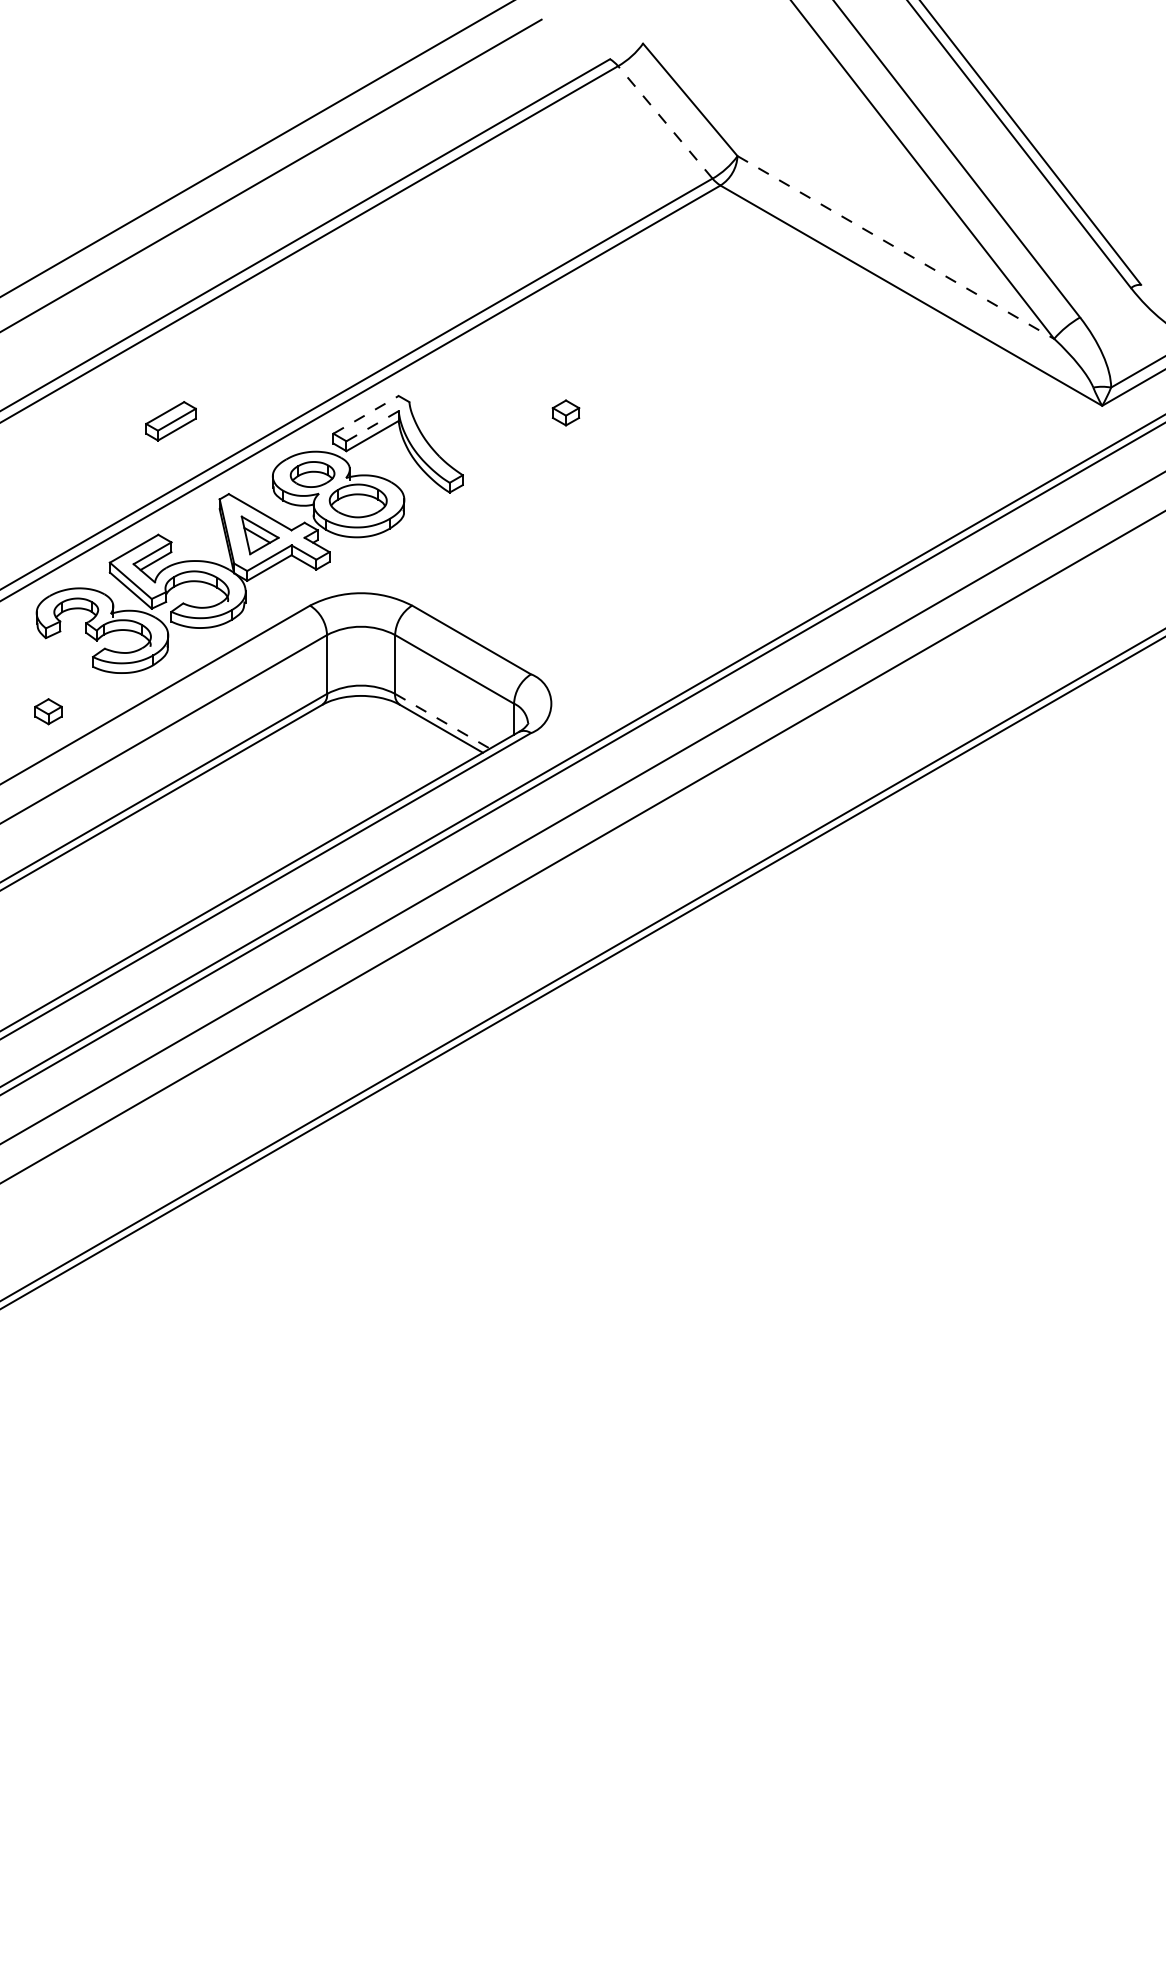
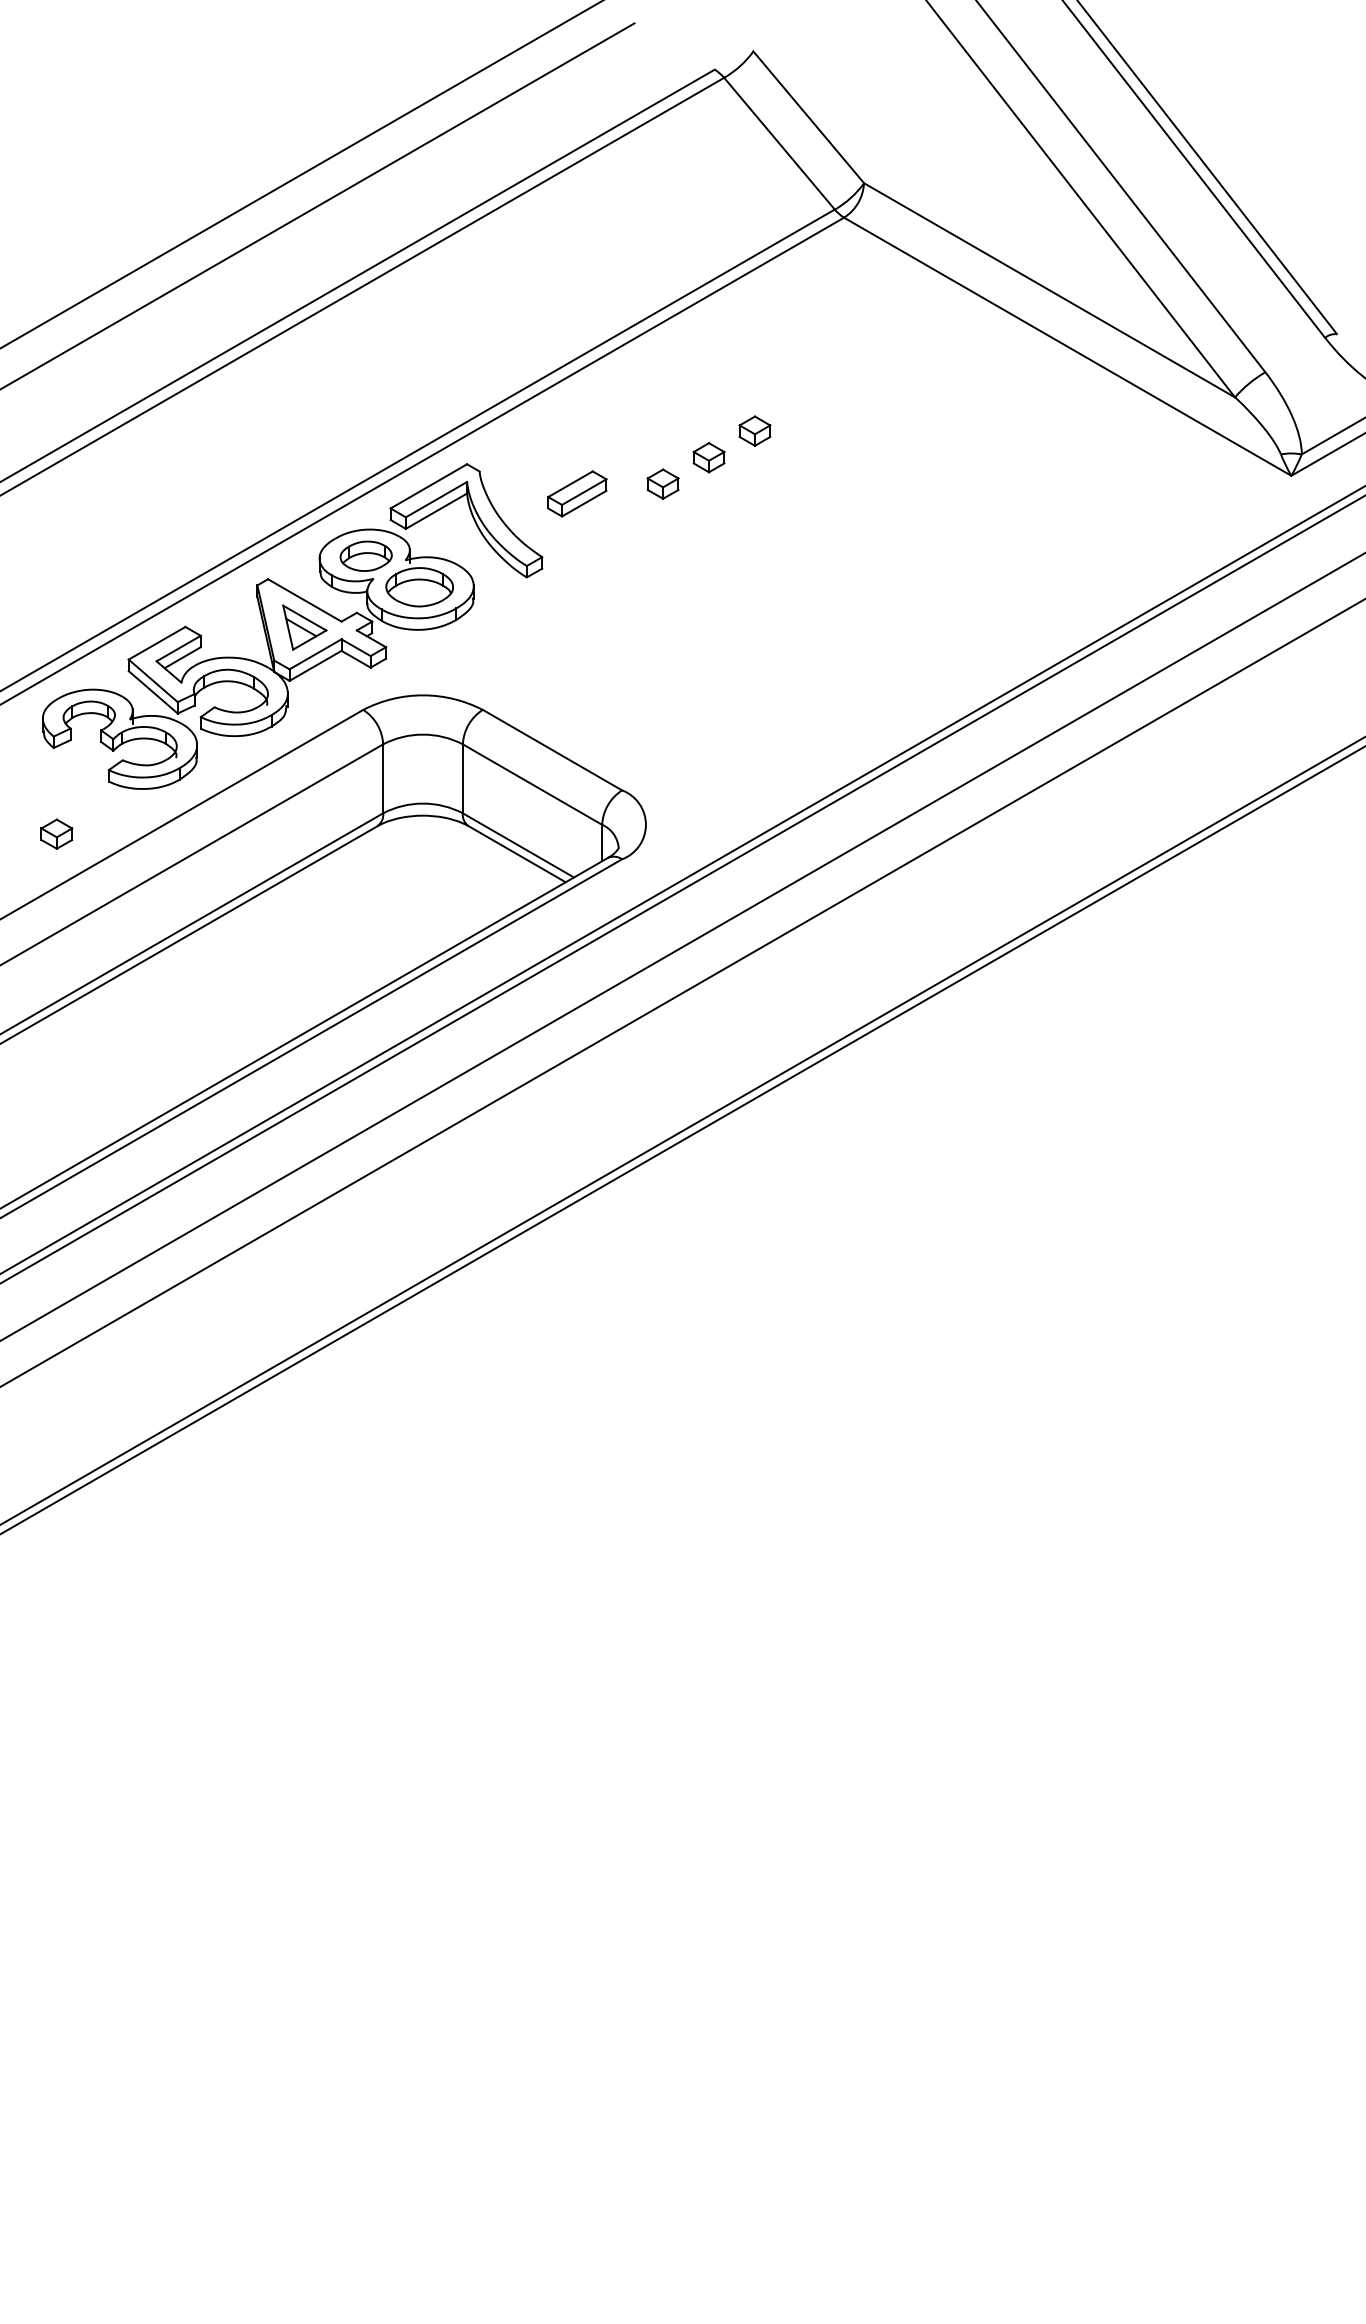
line: (665, 122) -> (779, 143), dashed -> solid
line: (896, 247) -> (1050, 290), dashed -> solid
part: (644, 367) -> (754, 430), added
part: (604, 390) -> (708, 457), added
line: (366, 414) -> (429, 486), dashed -> solid
part: (171, 420) -> (577, 493), moved
line: (372, 426) -> (436, 499), dashed -> solid
line: (442, 721) -> (518, 845), dashed -> solid

